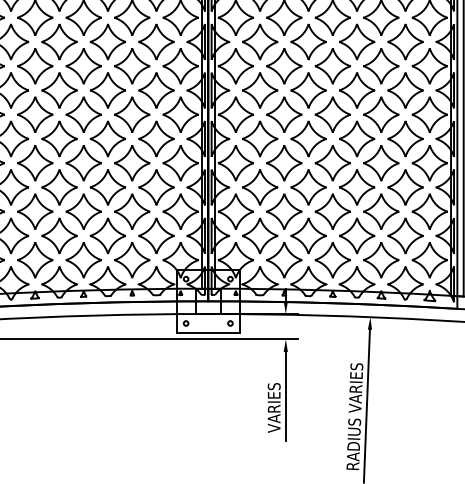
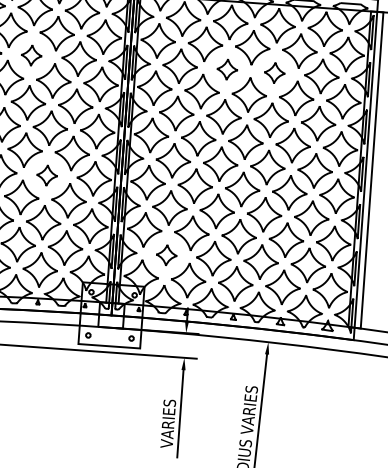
part: (107, 41) -> (31, 55), size x0.6
part: (308, 41) -> (227, 69), size x0.6
part: (357, 41) -> (275, 72), size x0.6
part: (132, 163) -> (47, 175), size x0.6
part: (260, 235) -> (166, 254), size x0.6

